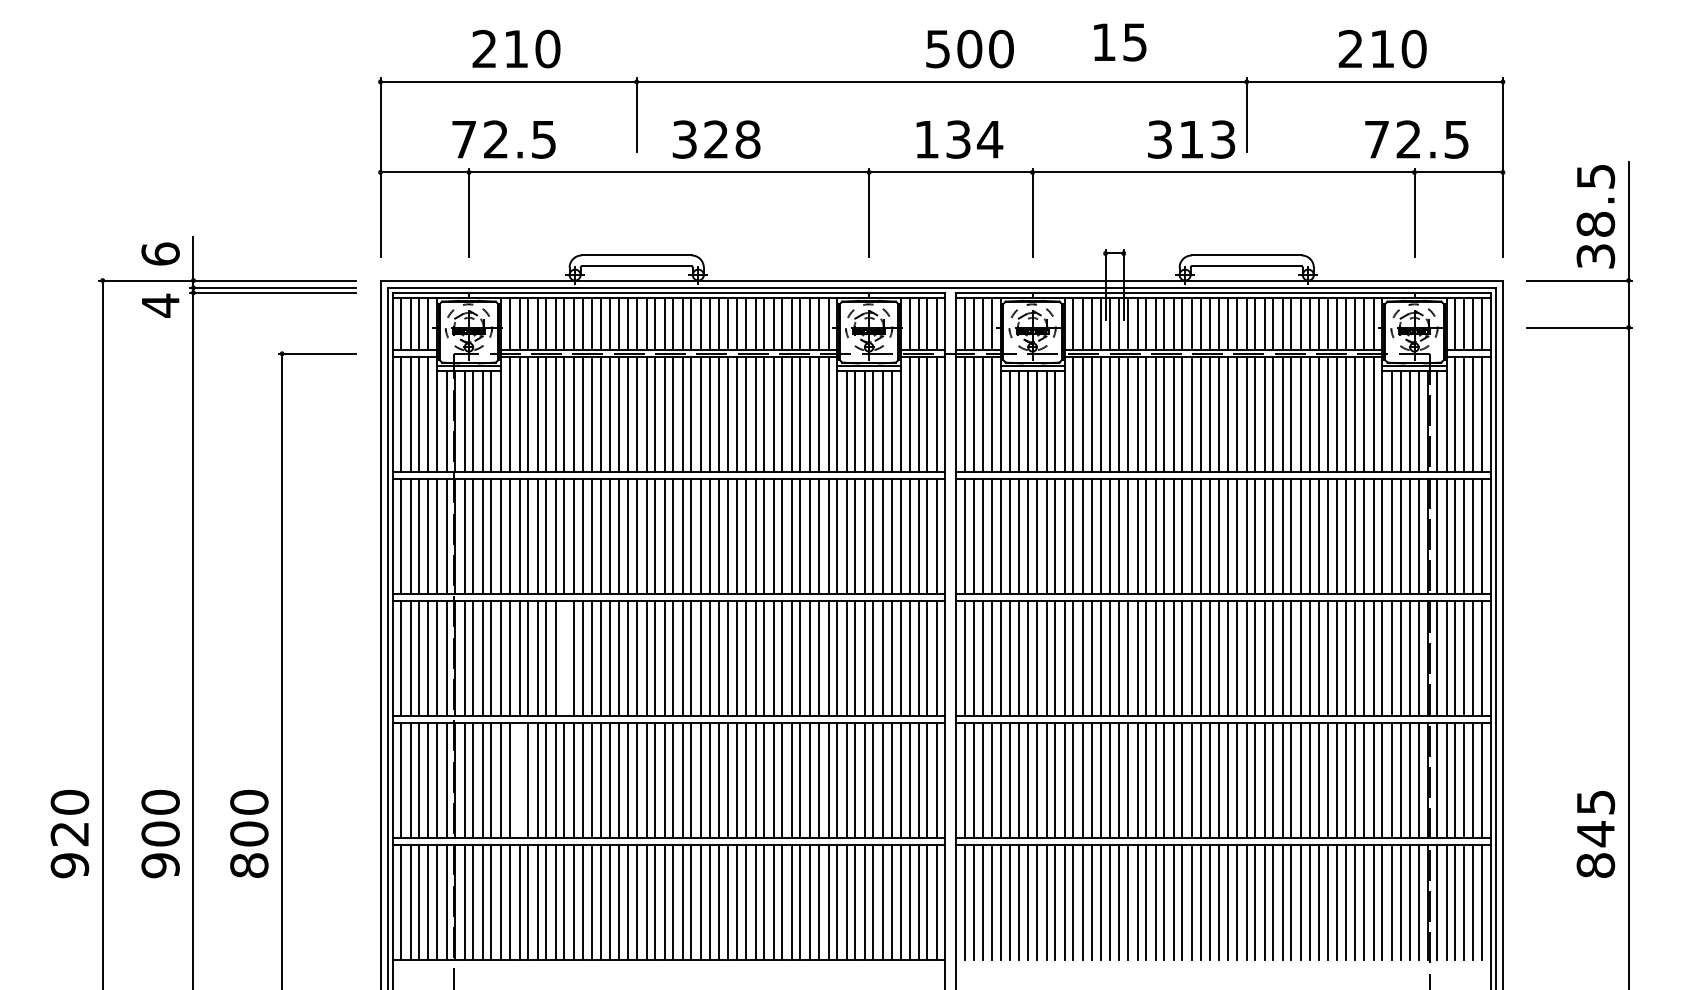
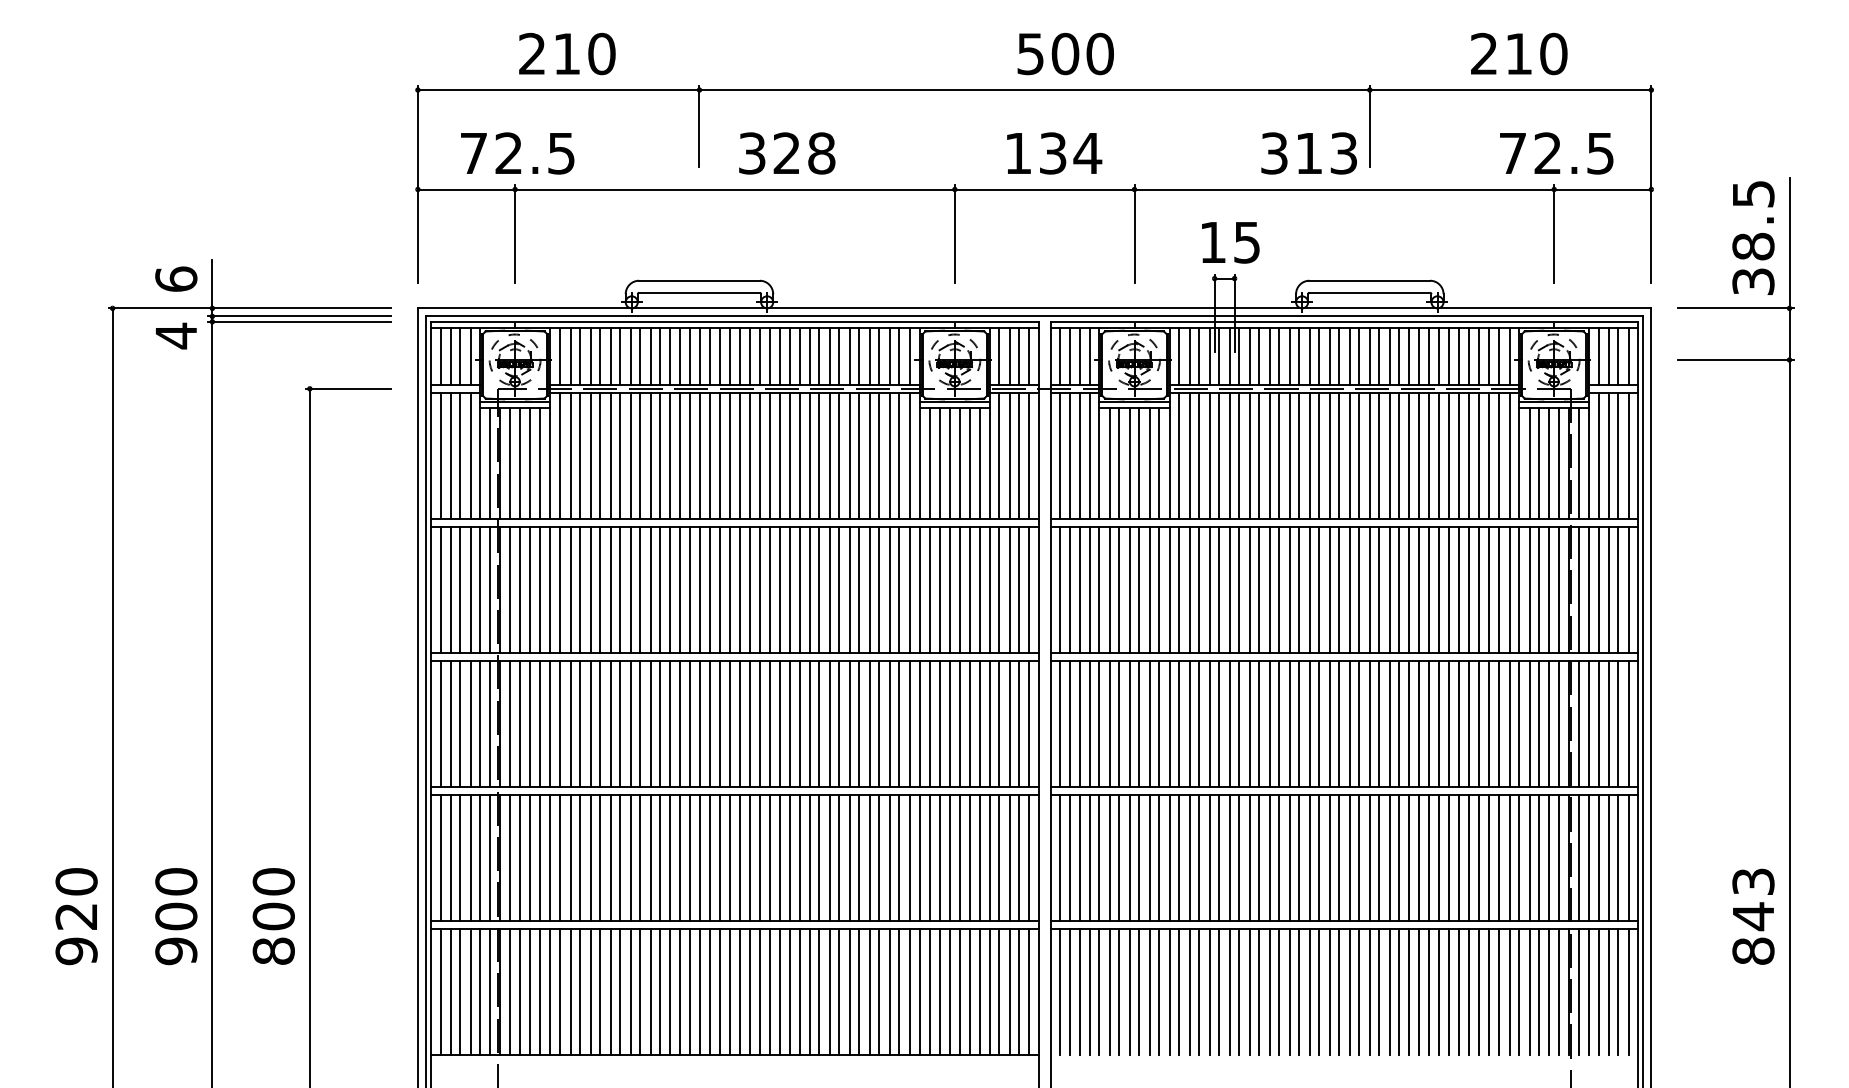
text: (1119, 42) -> (1230, 242), moved
text: (503, 139) -> (517, 153), moved
line: (563, 658) -> (619, 723), added
line: (519, 781) -> (570, 858), added
text: (1594, 802) -> (1752, 881), 845 -> 843

